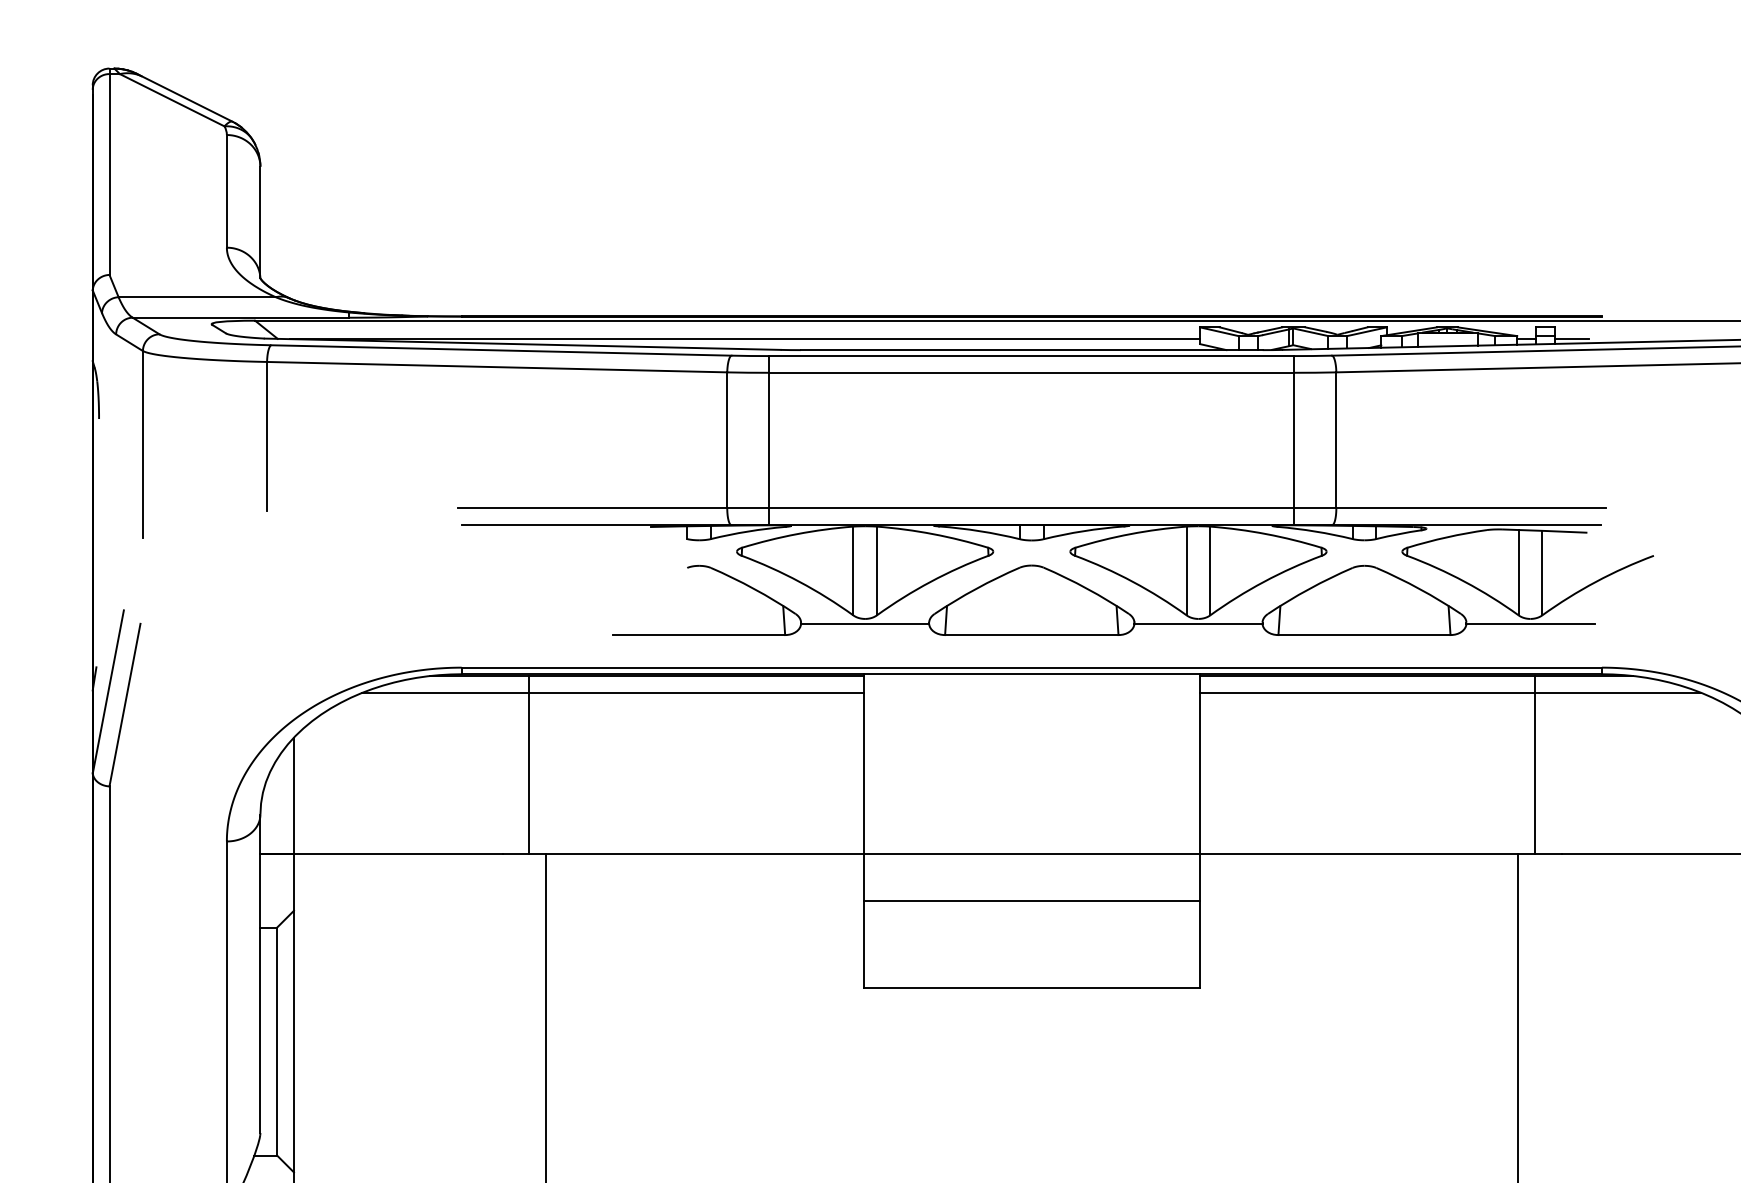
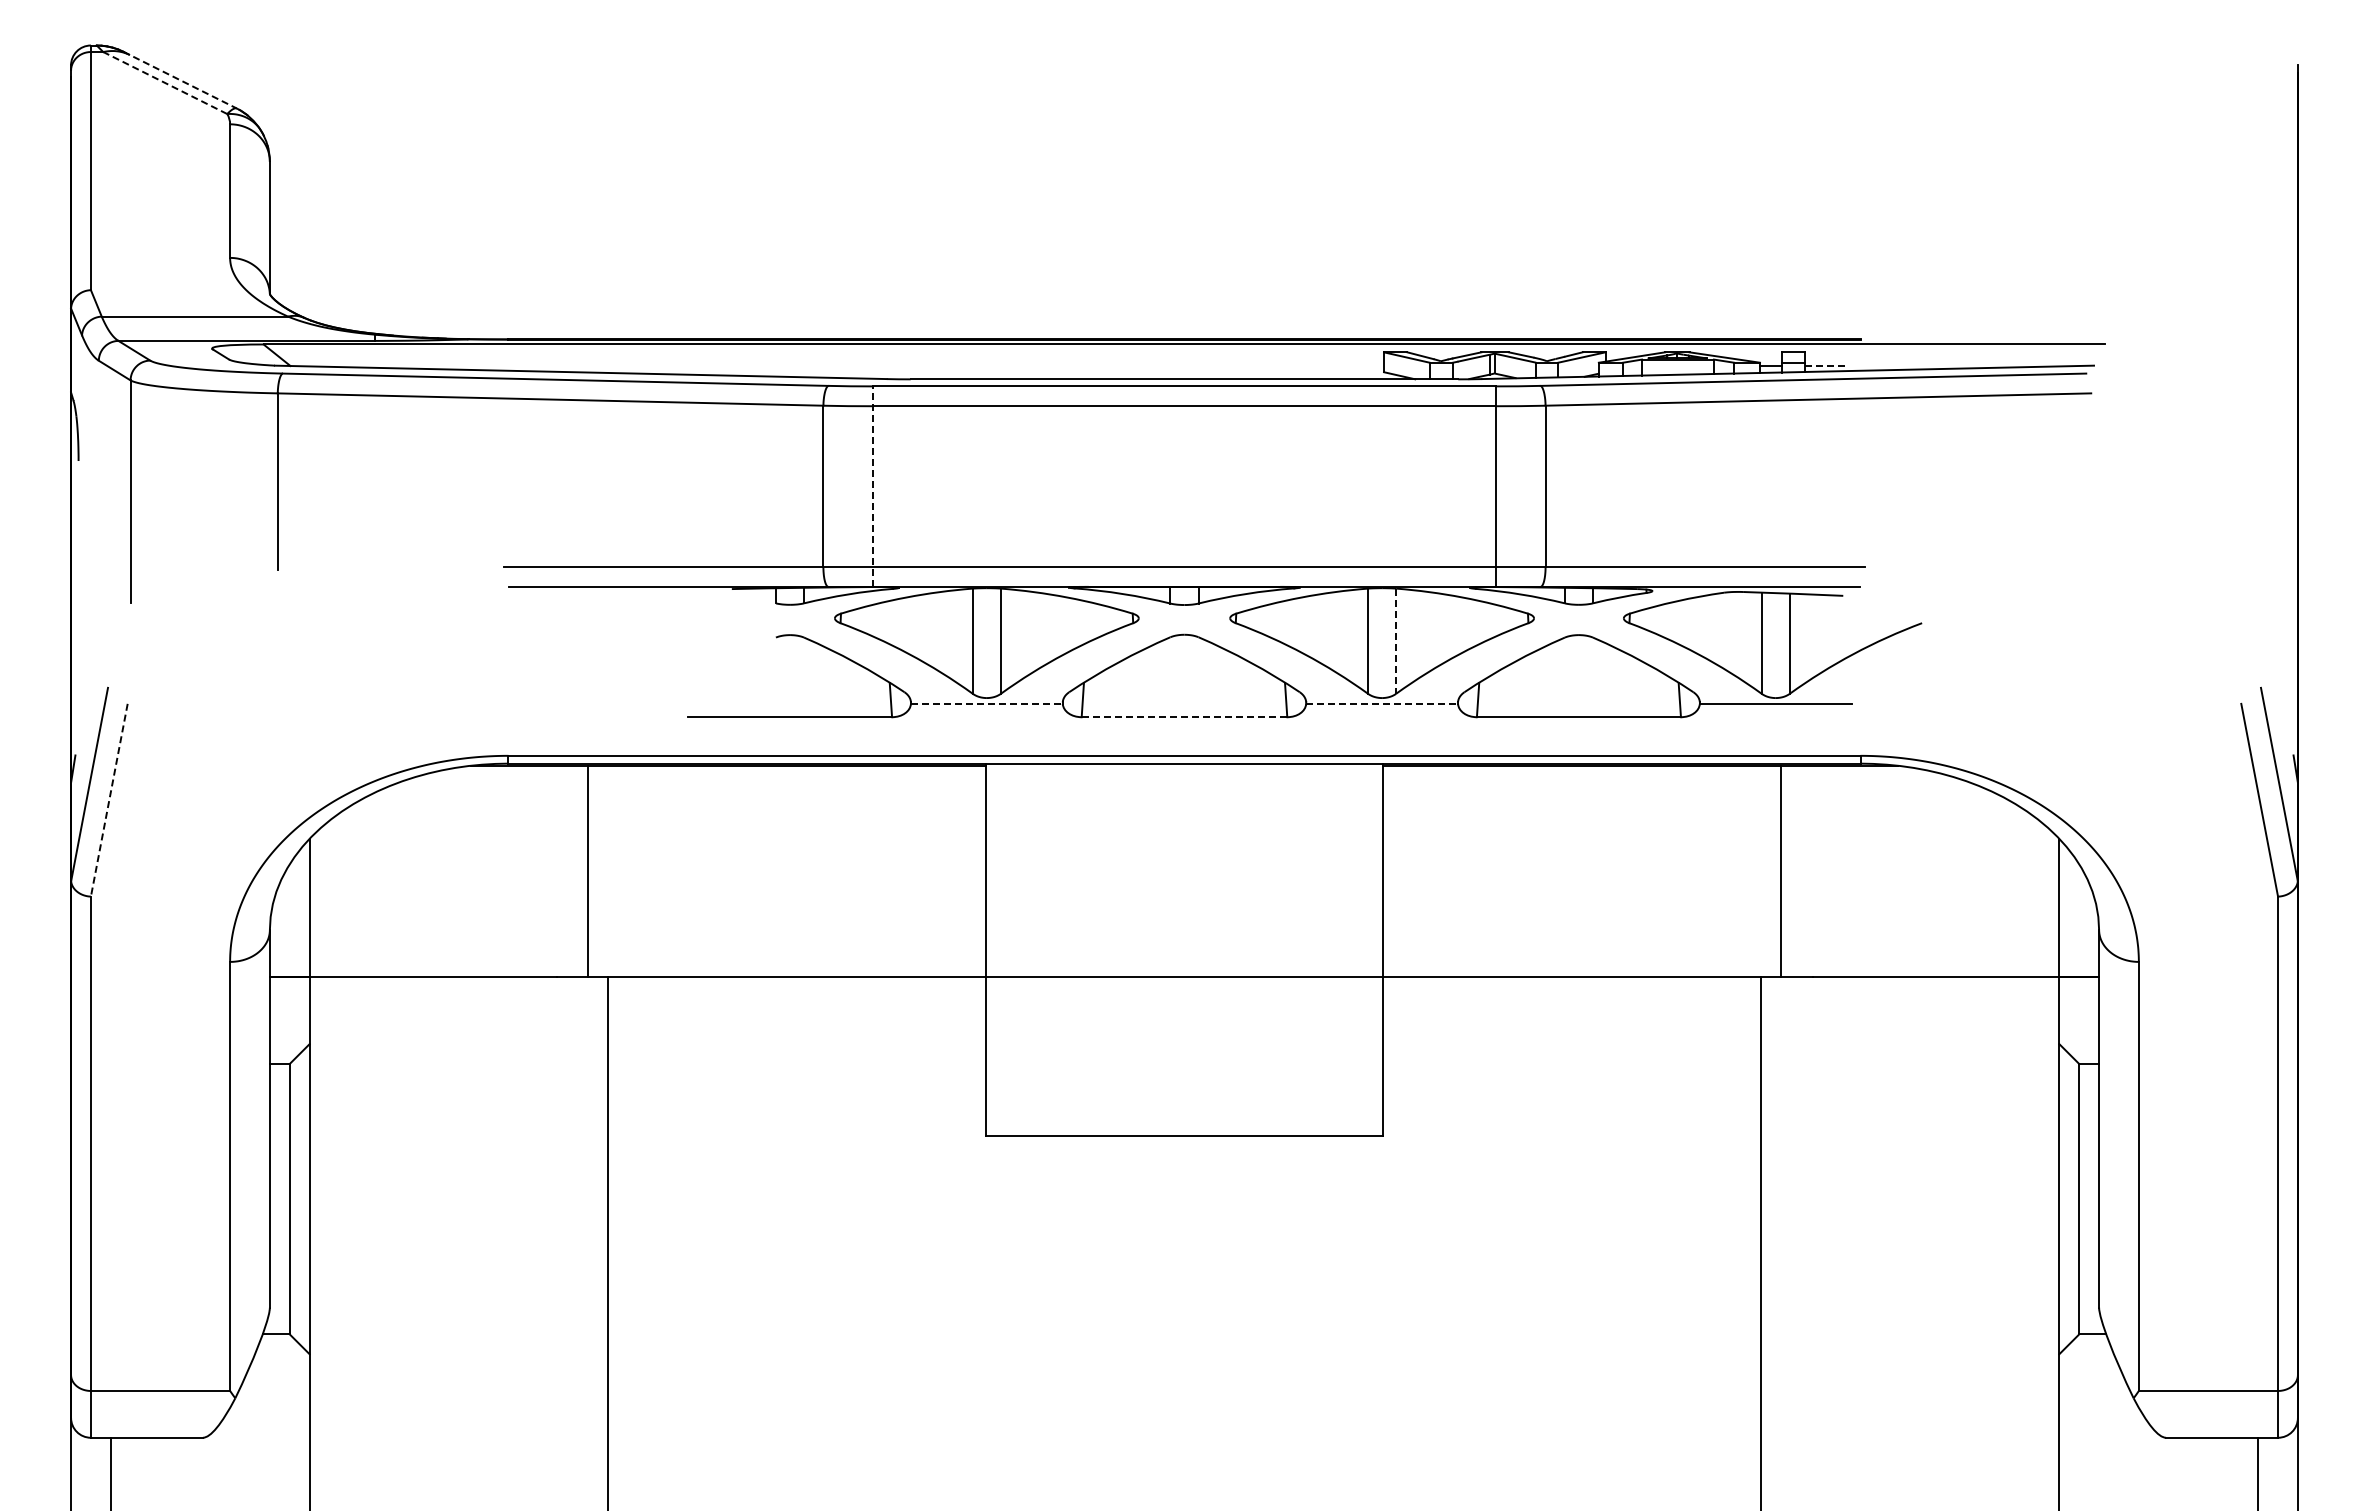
line: (185, 98) -> (180, 80), solid -> dashed
line: (171, 99) -> (164, 82), solid -> dashed
line: (745, 339) -> (844, 366), removed
line: (1571, 339) -> (1824, 366), solid -> dashed
line: (769, 440) -> (873, 486), solid -> dashed
line: (1210, 571) -> (1396, 641), solid -> dashed
line: (864, 623) -> (986, 703), solid -> dashed
line: (1198, 623) -> (1382, 703), solid -> dashed
line: (1031, 635) -> (1184, 717), solid -> dashed
line: (612, 692) -> (687, 785), removed
line: (1450, 692) -> (1680, 785), removed
line: (125, 705) -> (109, 800), solid -> dashed
line: (1031, 901) -> (1184, 1032), removed

